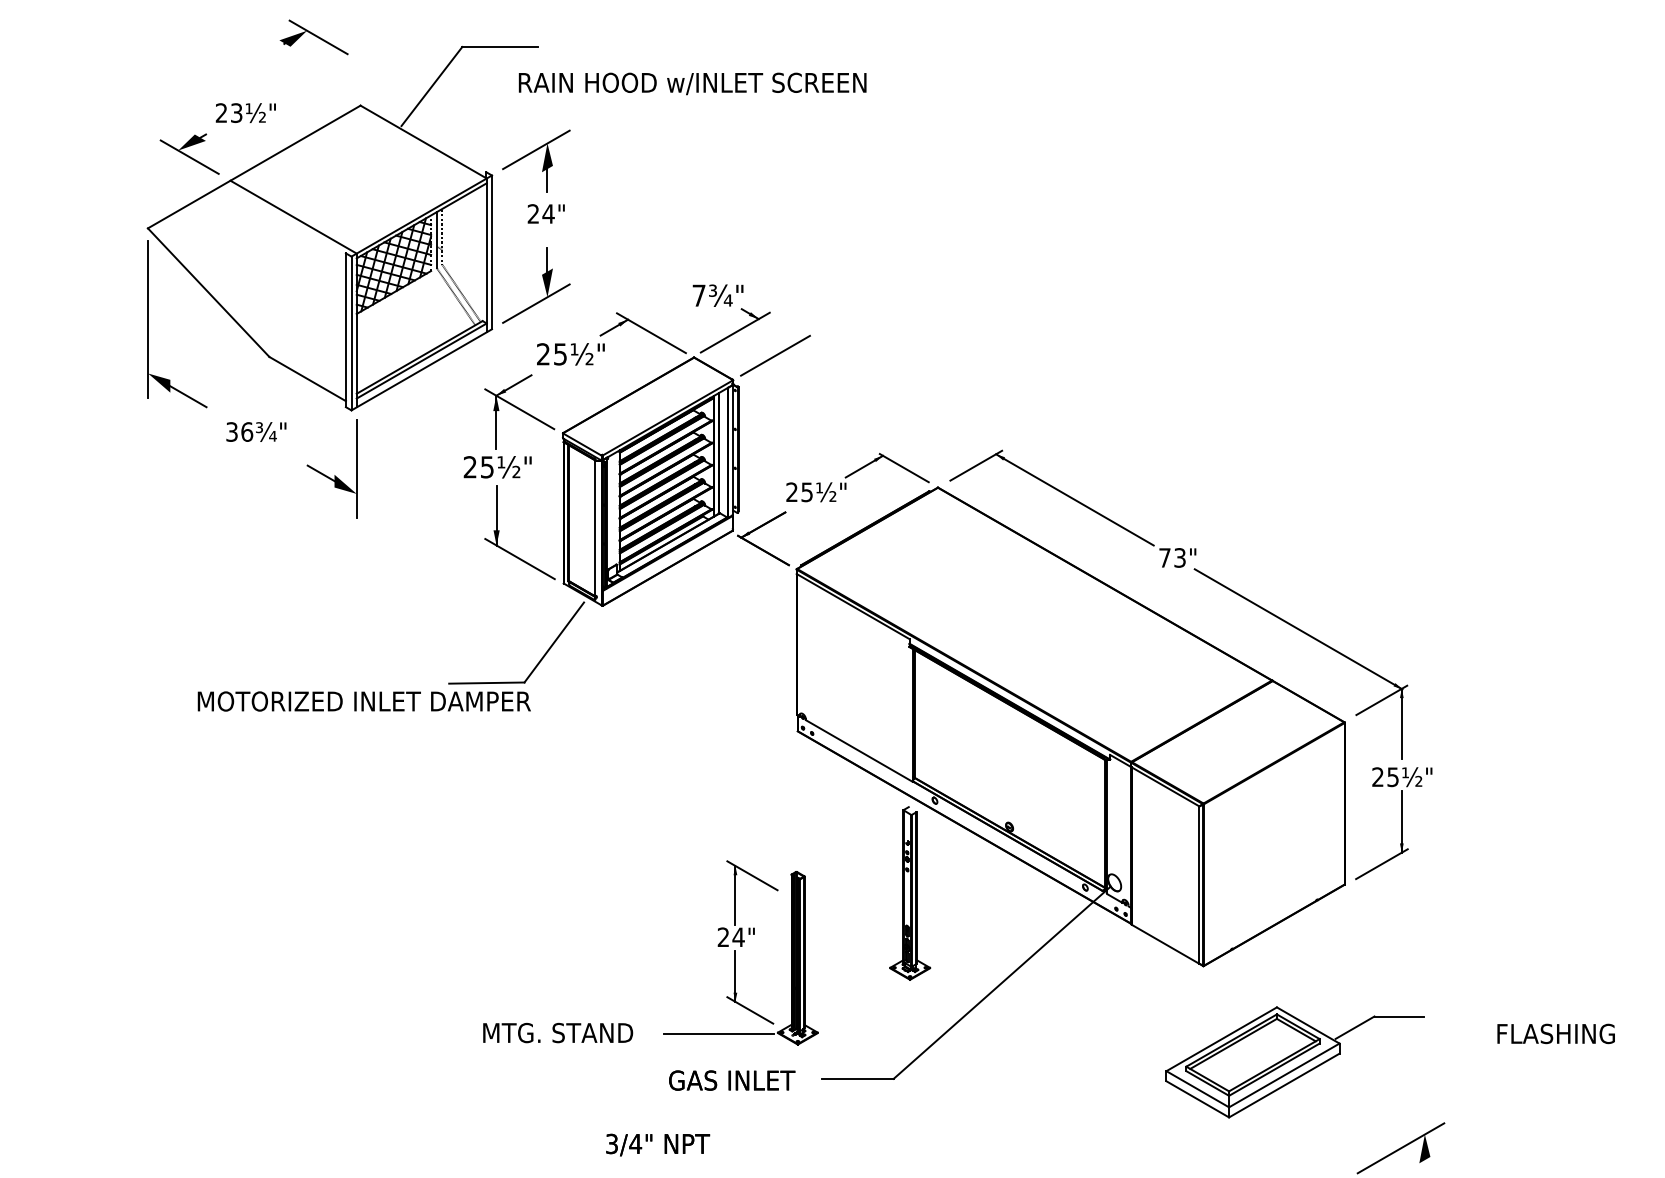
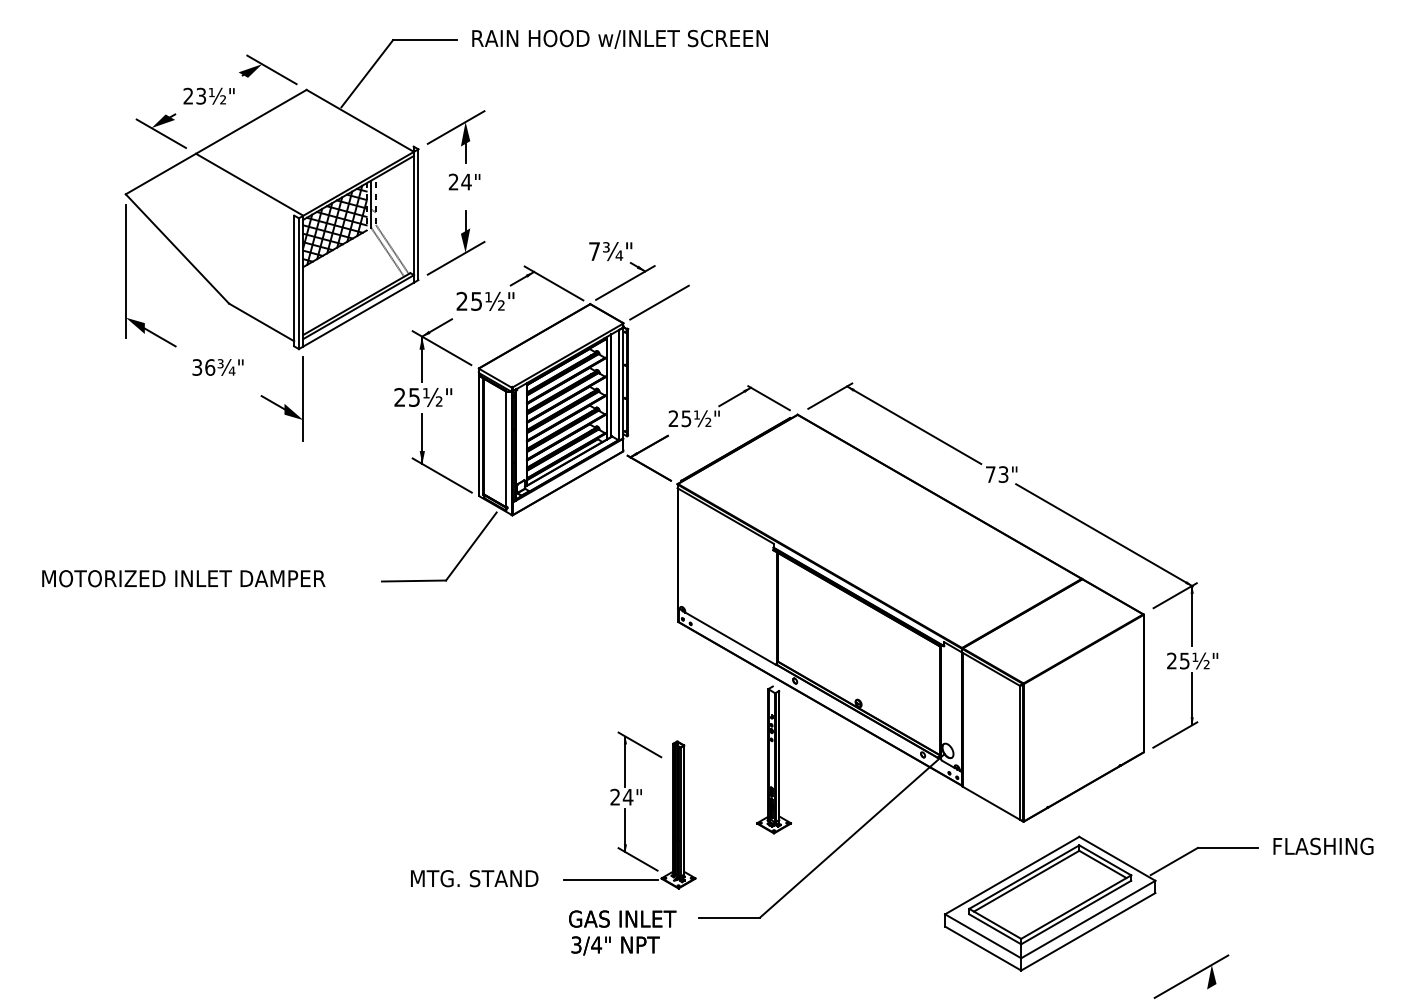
part: (314, 36) -> (268, 69), moved
text: (691, 83) -> (619, 39), moved
text: (363, 701) -> (183, 578), moved
text: (1556, 1032) -> (1323, 845), moved
part: (1295, 1062) -> (1101, 903), size x1.43
text: (657, 1144) -> (615, 945), moved

